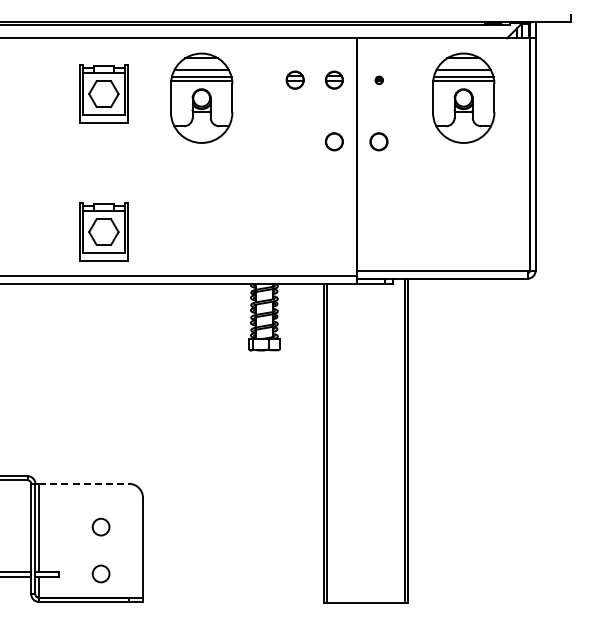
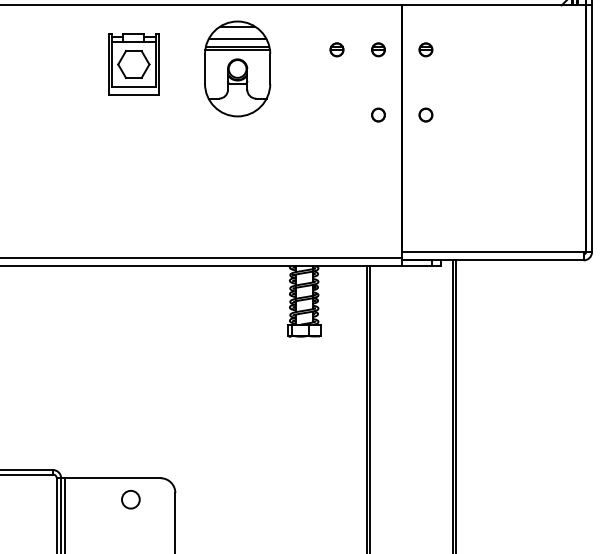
part: (295, 80) -> (337, 50), size x0.71
part: (334, 80) -> (378, 50), size x0.71
part: (379, 80) -> (426, 50), size x1.67
part: (463, 97) -> (515, 68), removed
circle: (334, 141) -> (378, 114), size x0.71
circle: (379, 141) -> (426, 114), size x0.71
part: (103, 231) -> (133, 210), removed
line: (84, 483) -> (113, 477), dashed -> solid
circle: (100, 526) -> (130, 499), moved

